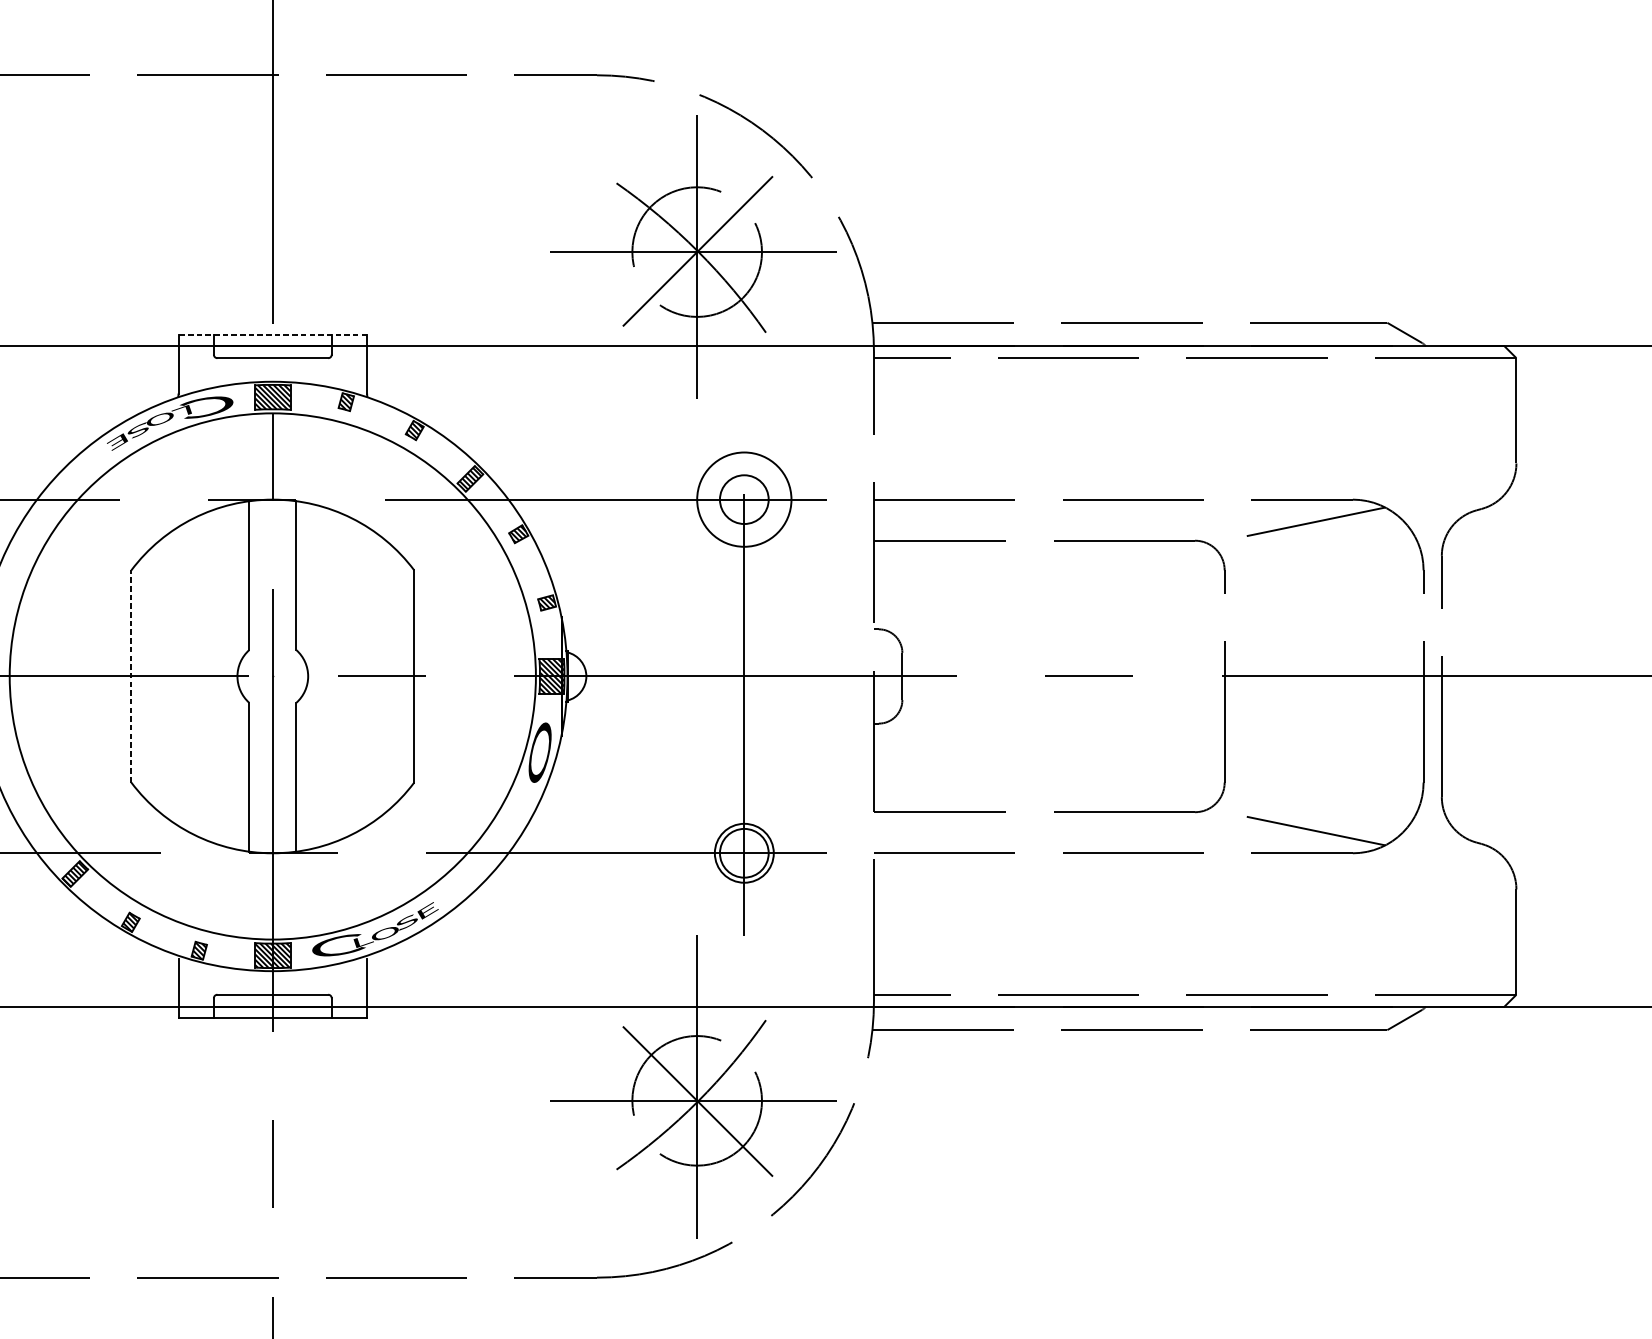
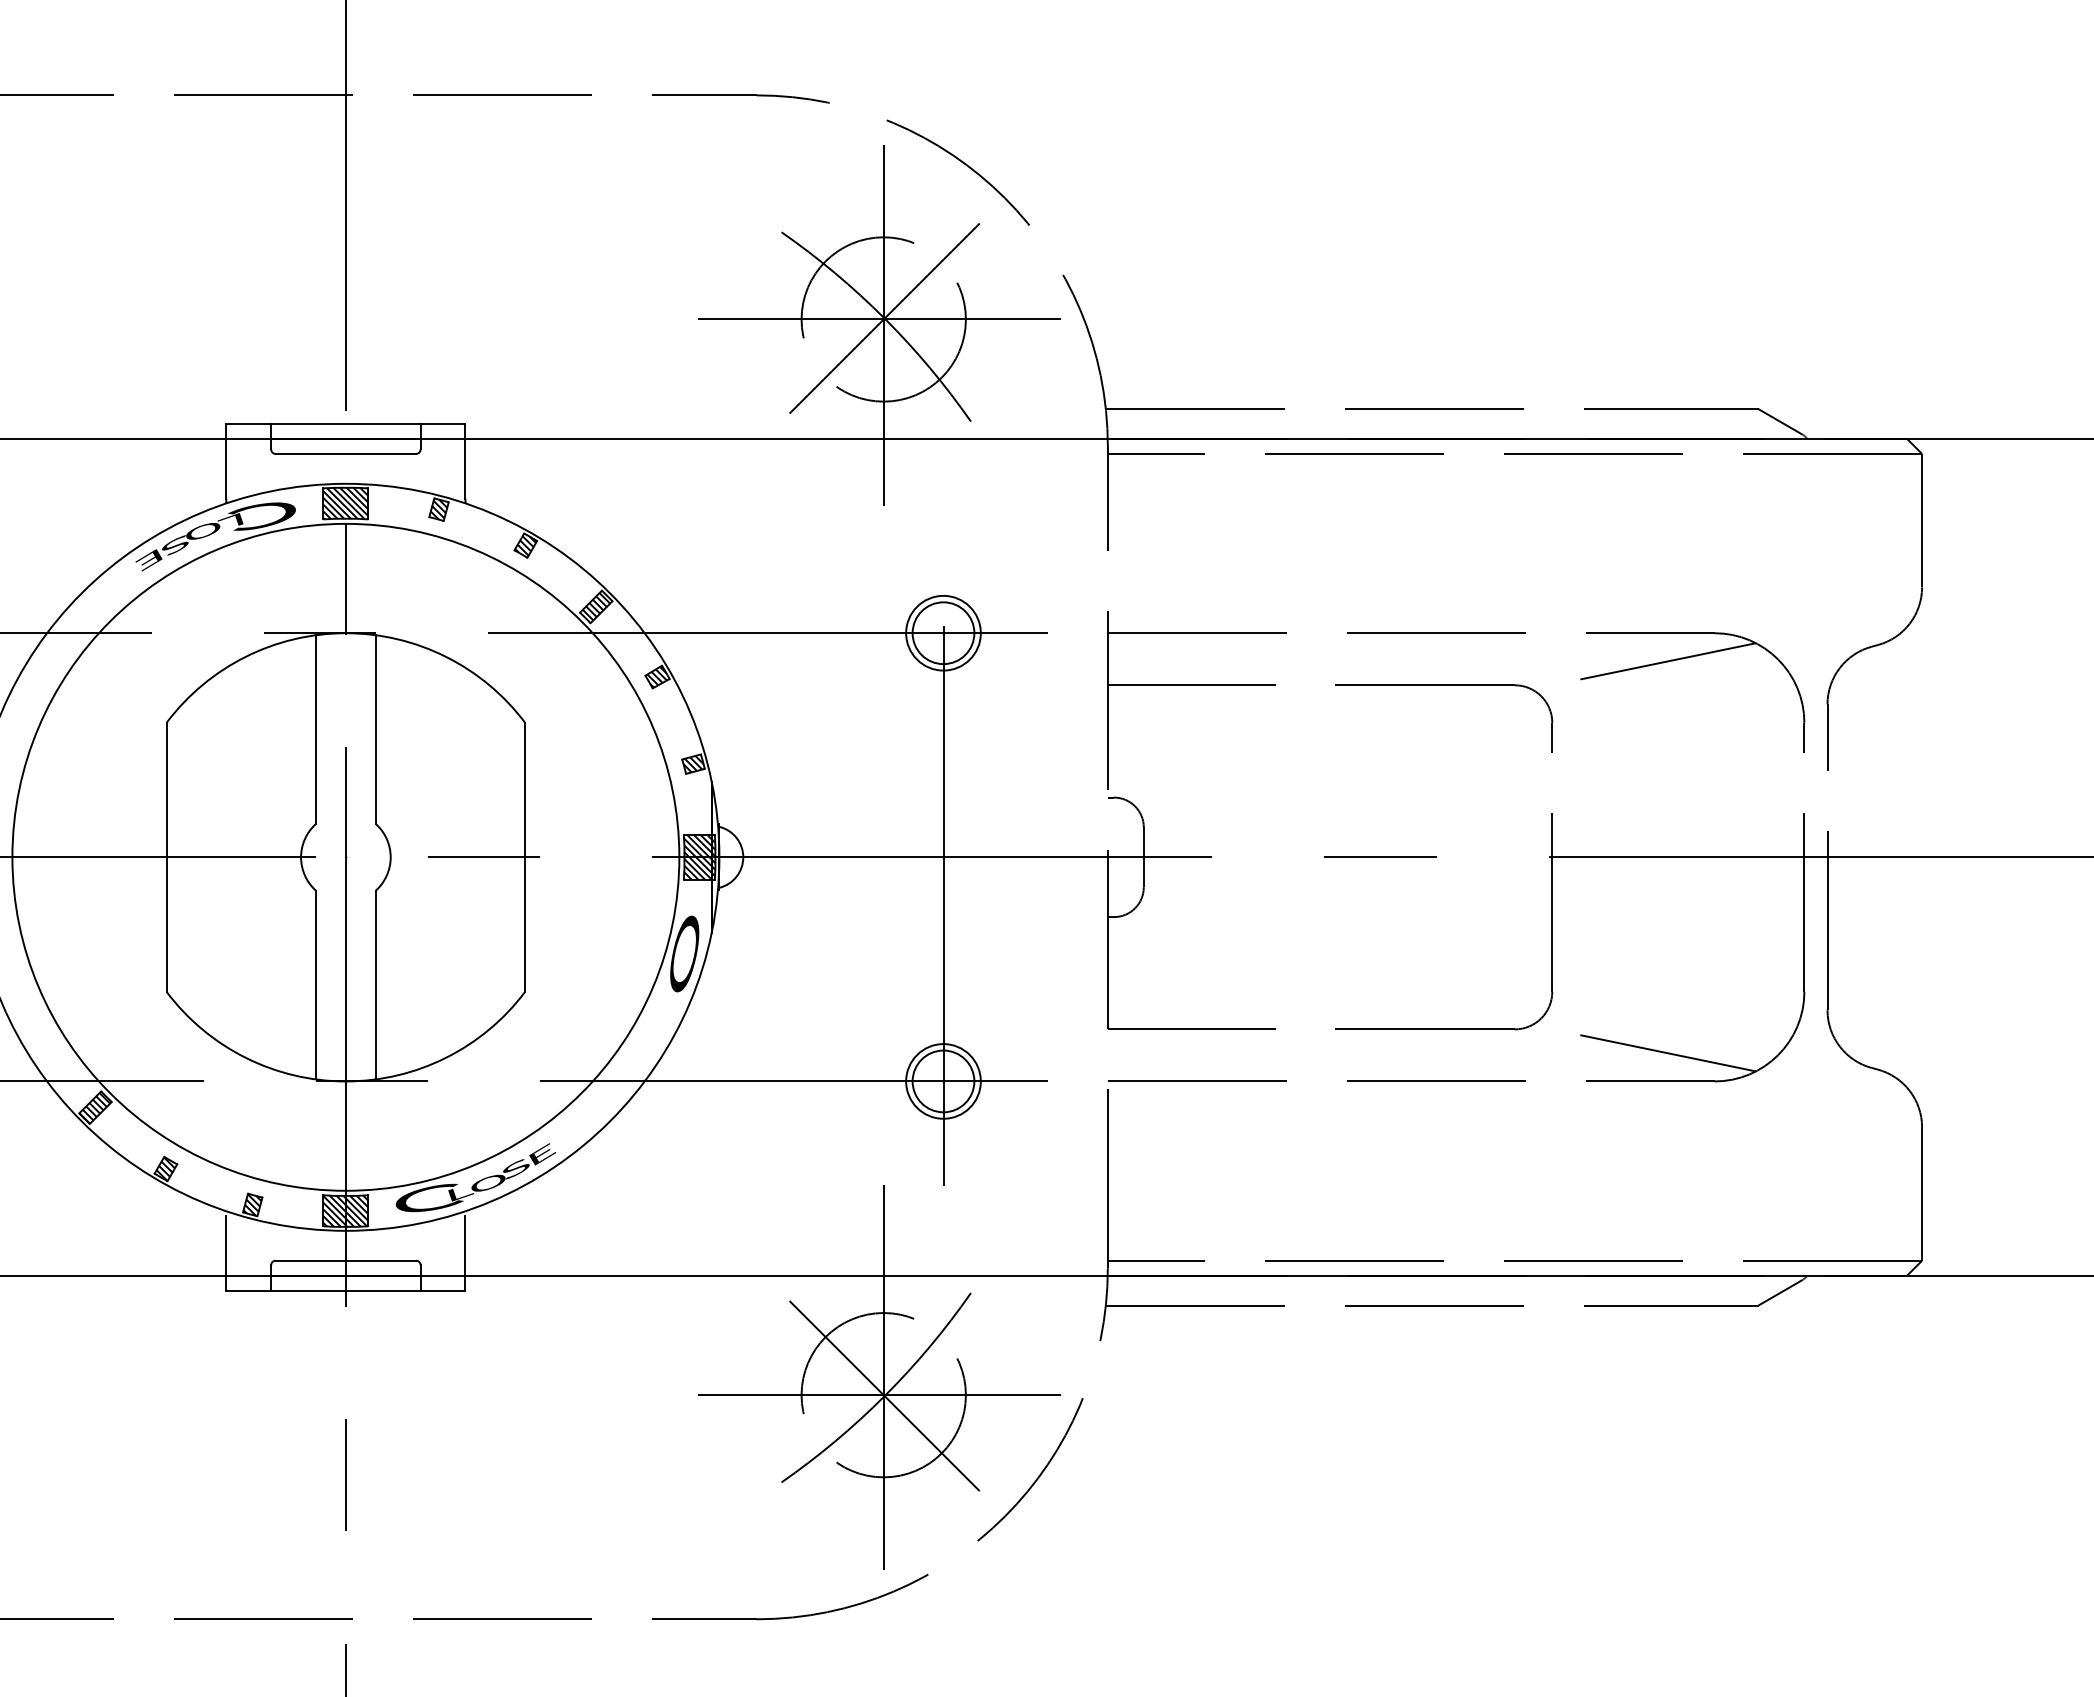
line: (272, 334) -> (345, 424), dashed -> solid
circle: (744, 499) -> (943, 632), size x0.62
line: (131, 675) -> (166, 856), dashed -> solid

